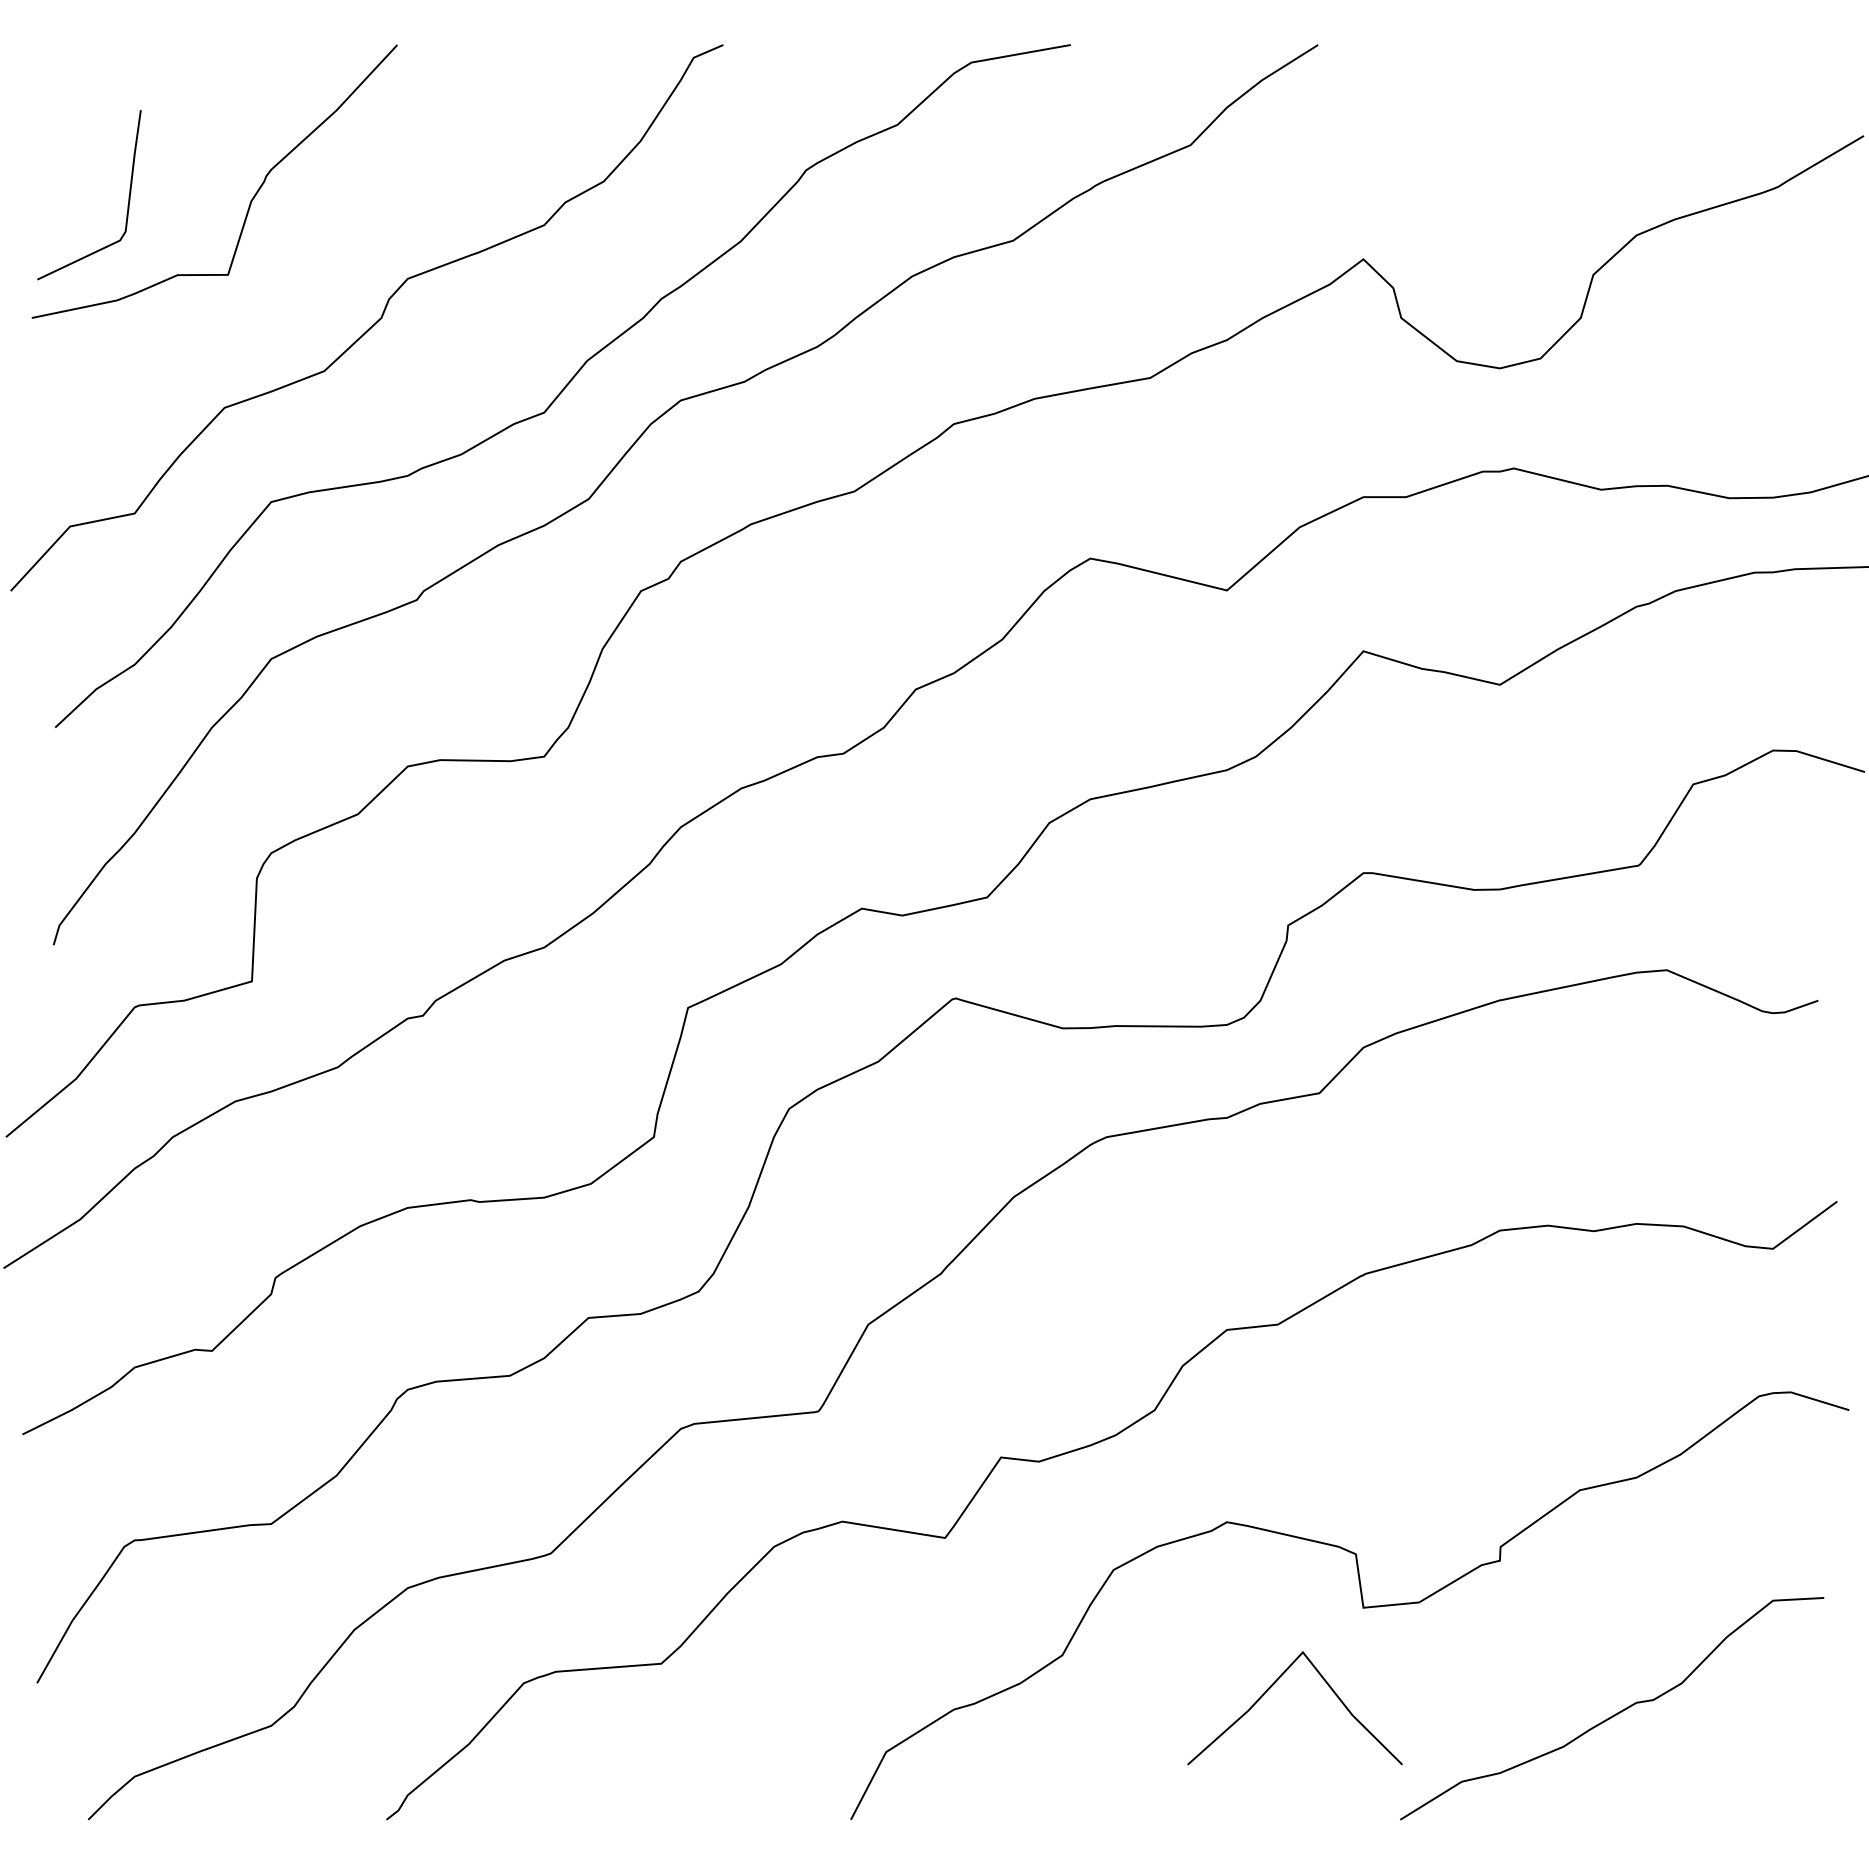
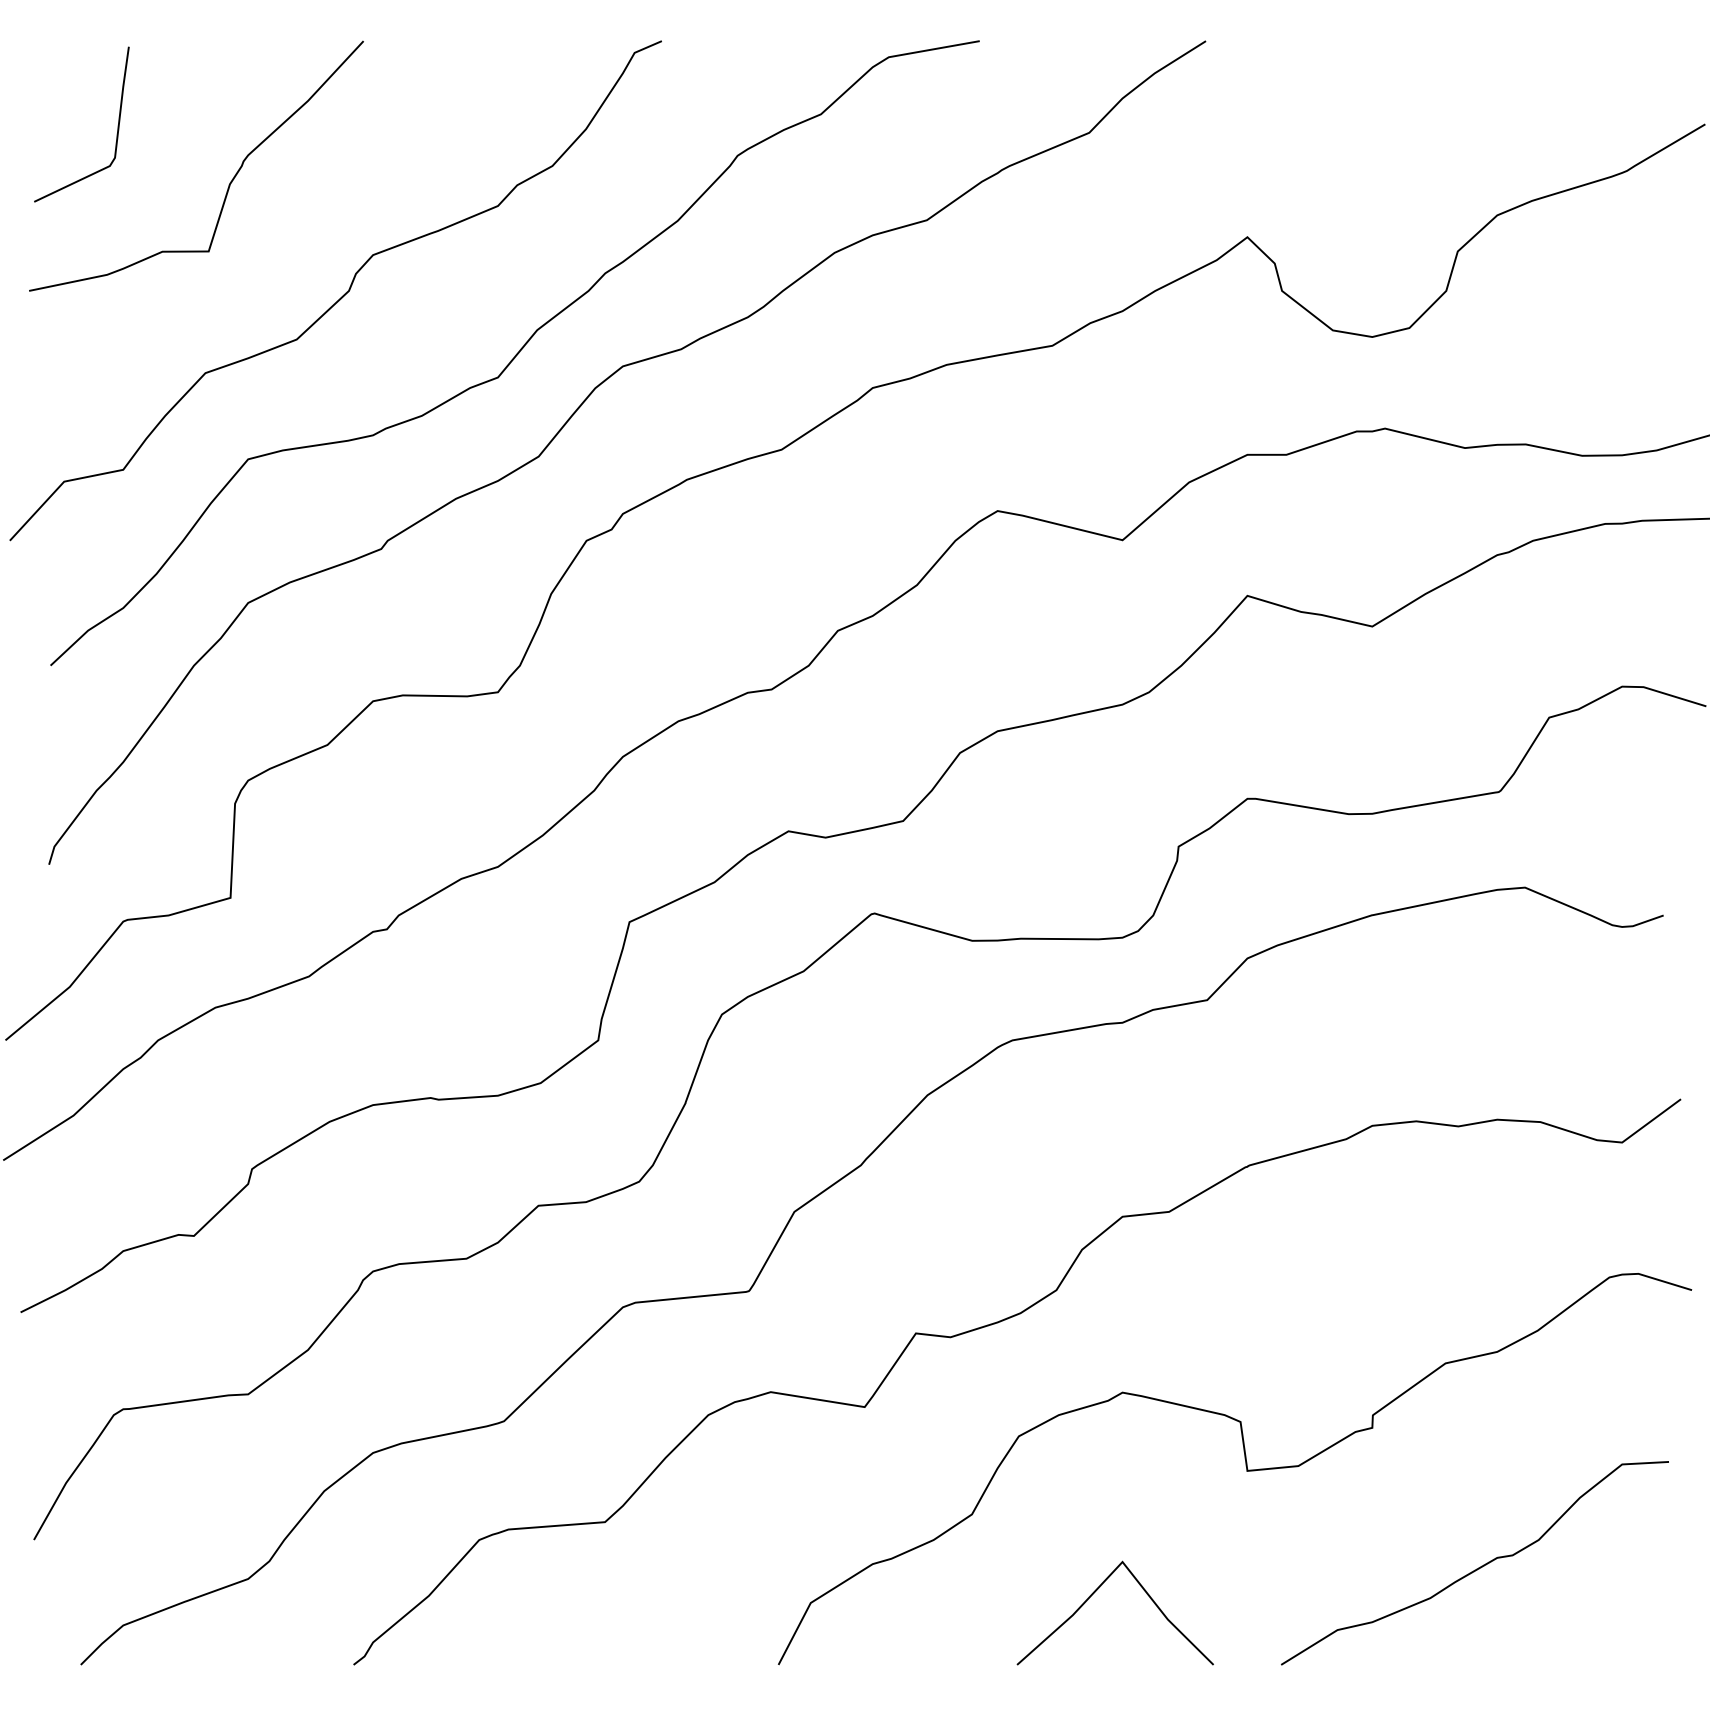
line: (128, 196) -> (117, 125), moved
line: (1272, 1686) -> (1094, 1593), moved

